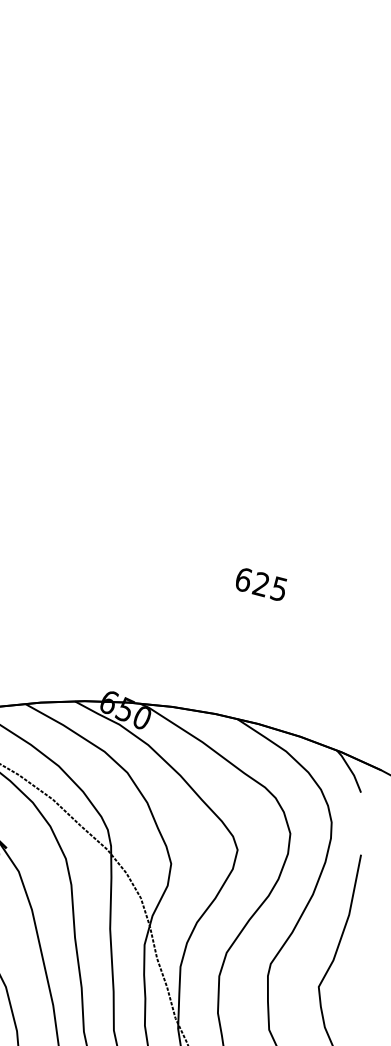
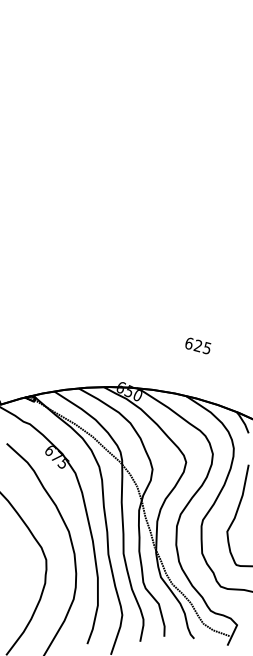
text: (261, 583) -> (198, 345), moved

